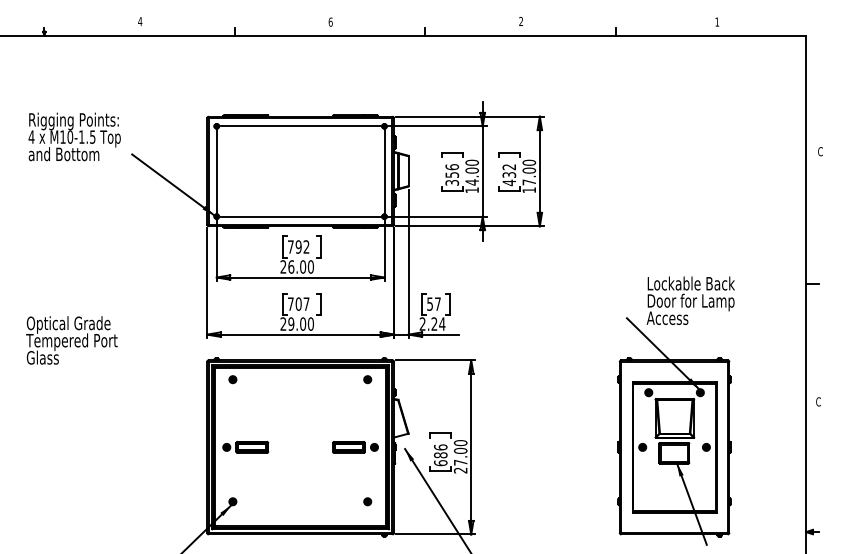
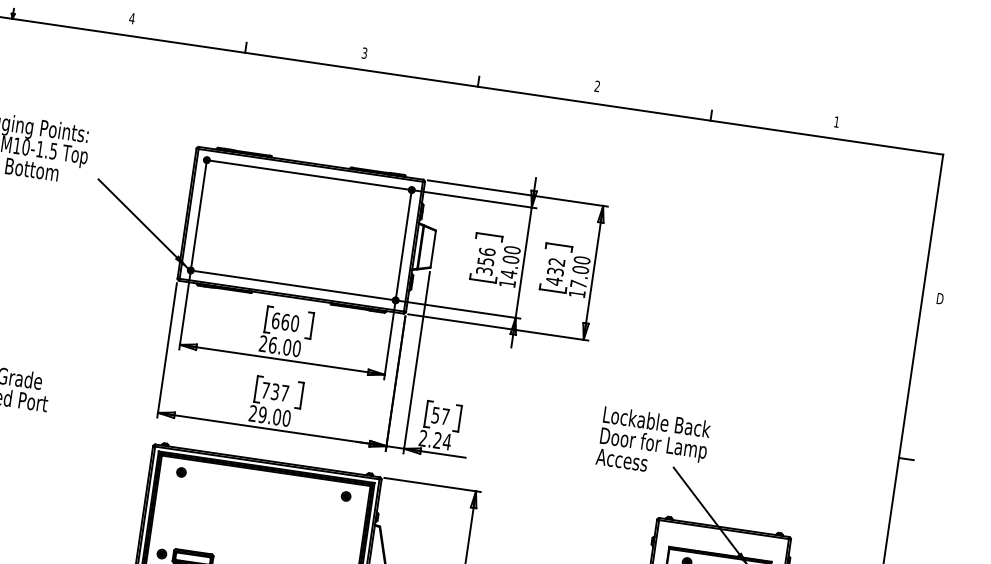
text: (330, 21) -> (364, 52), 6 -> 3
text: (820, 151) -> (939, 298), C -> D
text: (298, 246) -> (285, 321), 792 -> 660
text: (690, 300) -> (653, 442), moved
text: (298, 303) -> (275, 391), 707 -> 737

